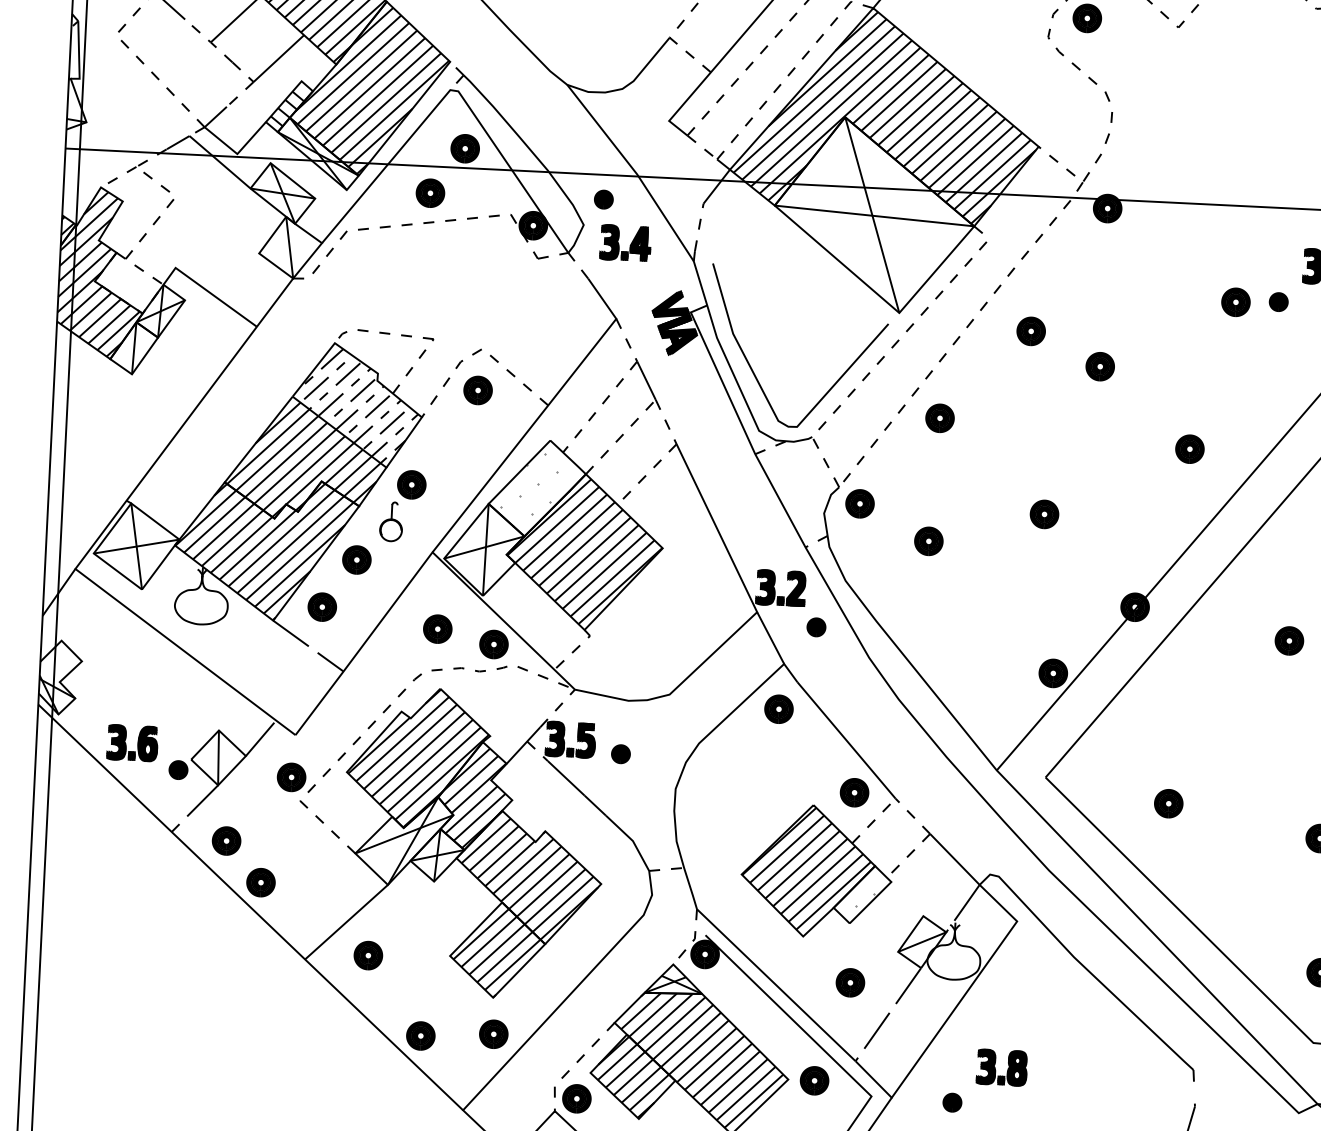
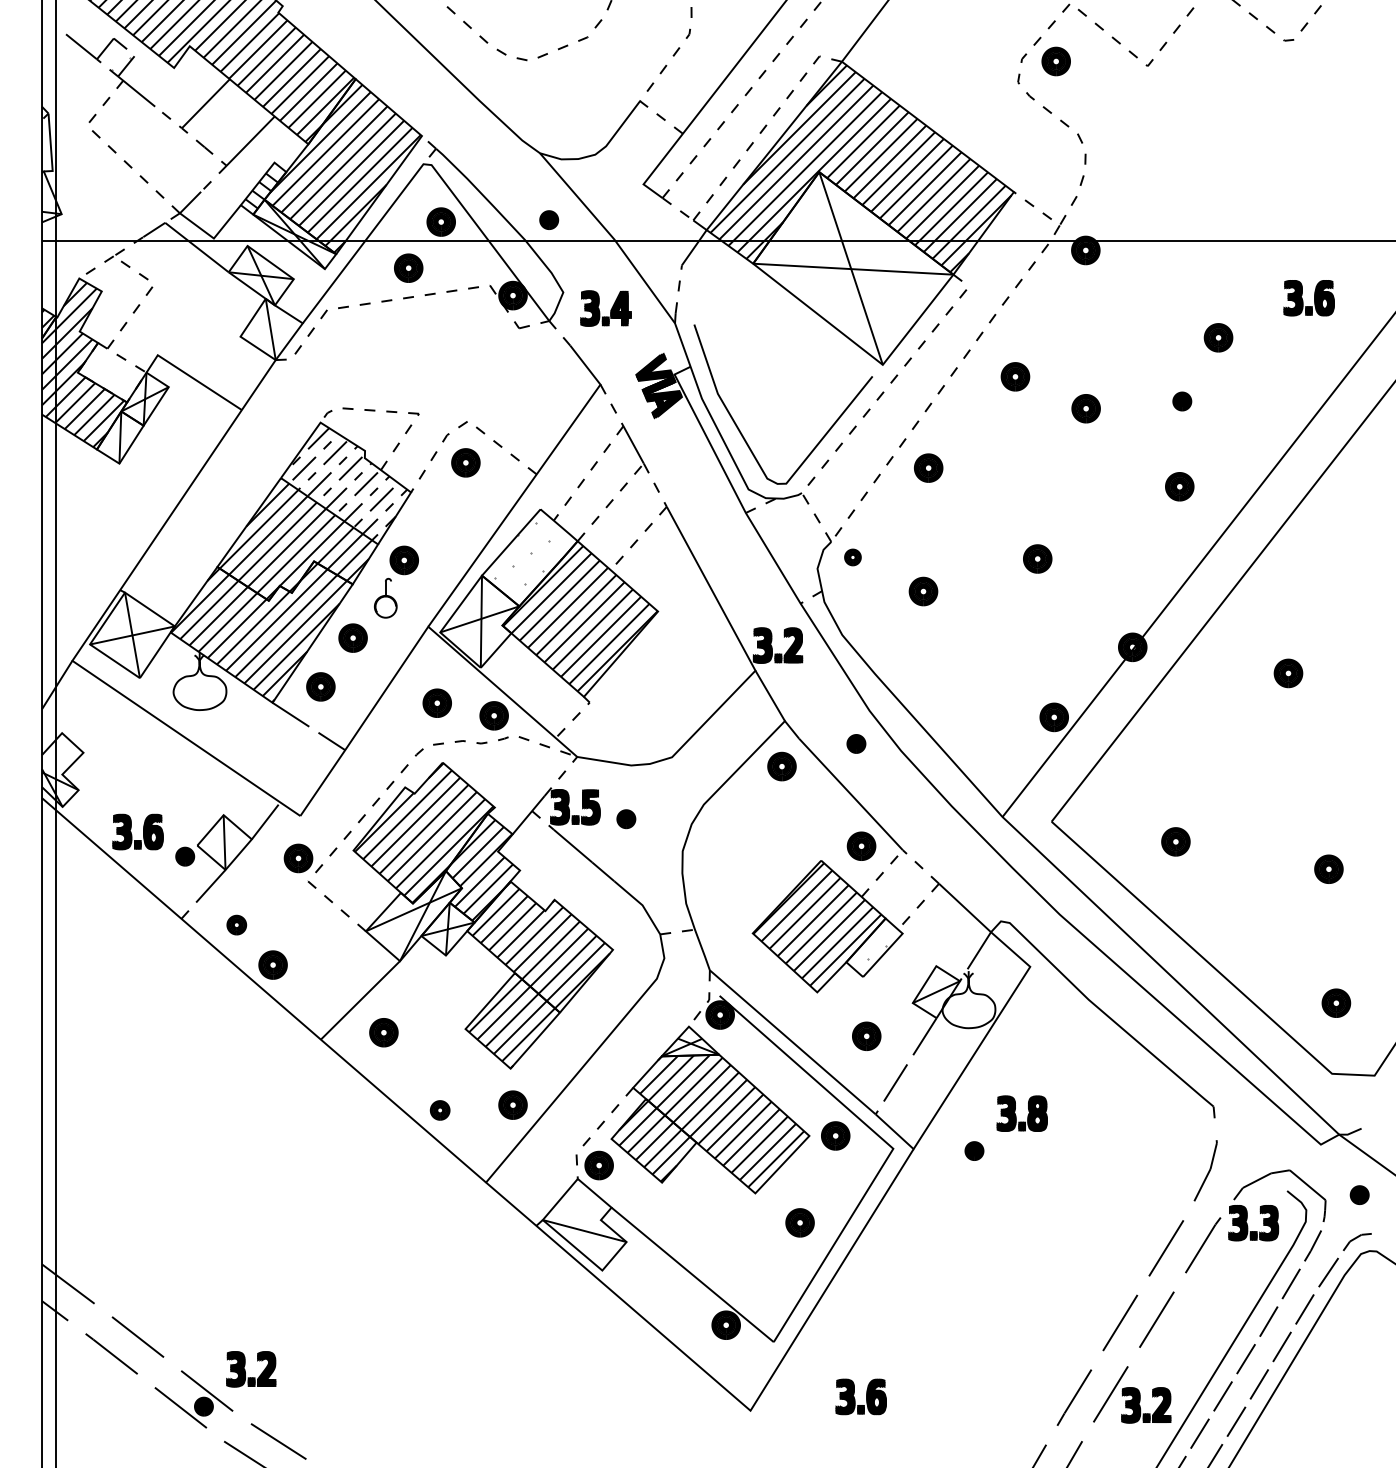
part: (604, 199) -> (549, 219), moved
part: (1278, 302) -> (1182, 401), moved
part: (859, 503) -> (852, 557), size x0.6
part: (816, 626) -> (856, 743), moved
part: (226, 840) -> (236, 924), size x0.7
part: (420, 1036) -> (439, 1110), size x0.7

